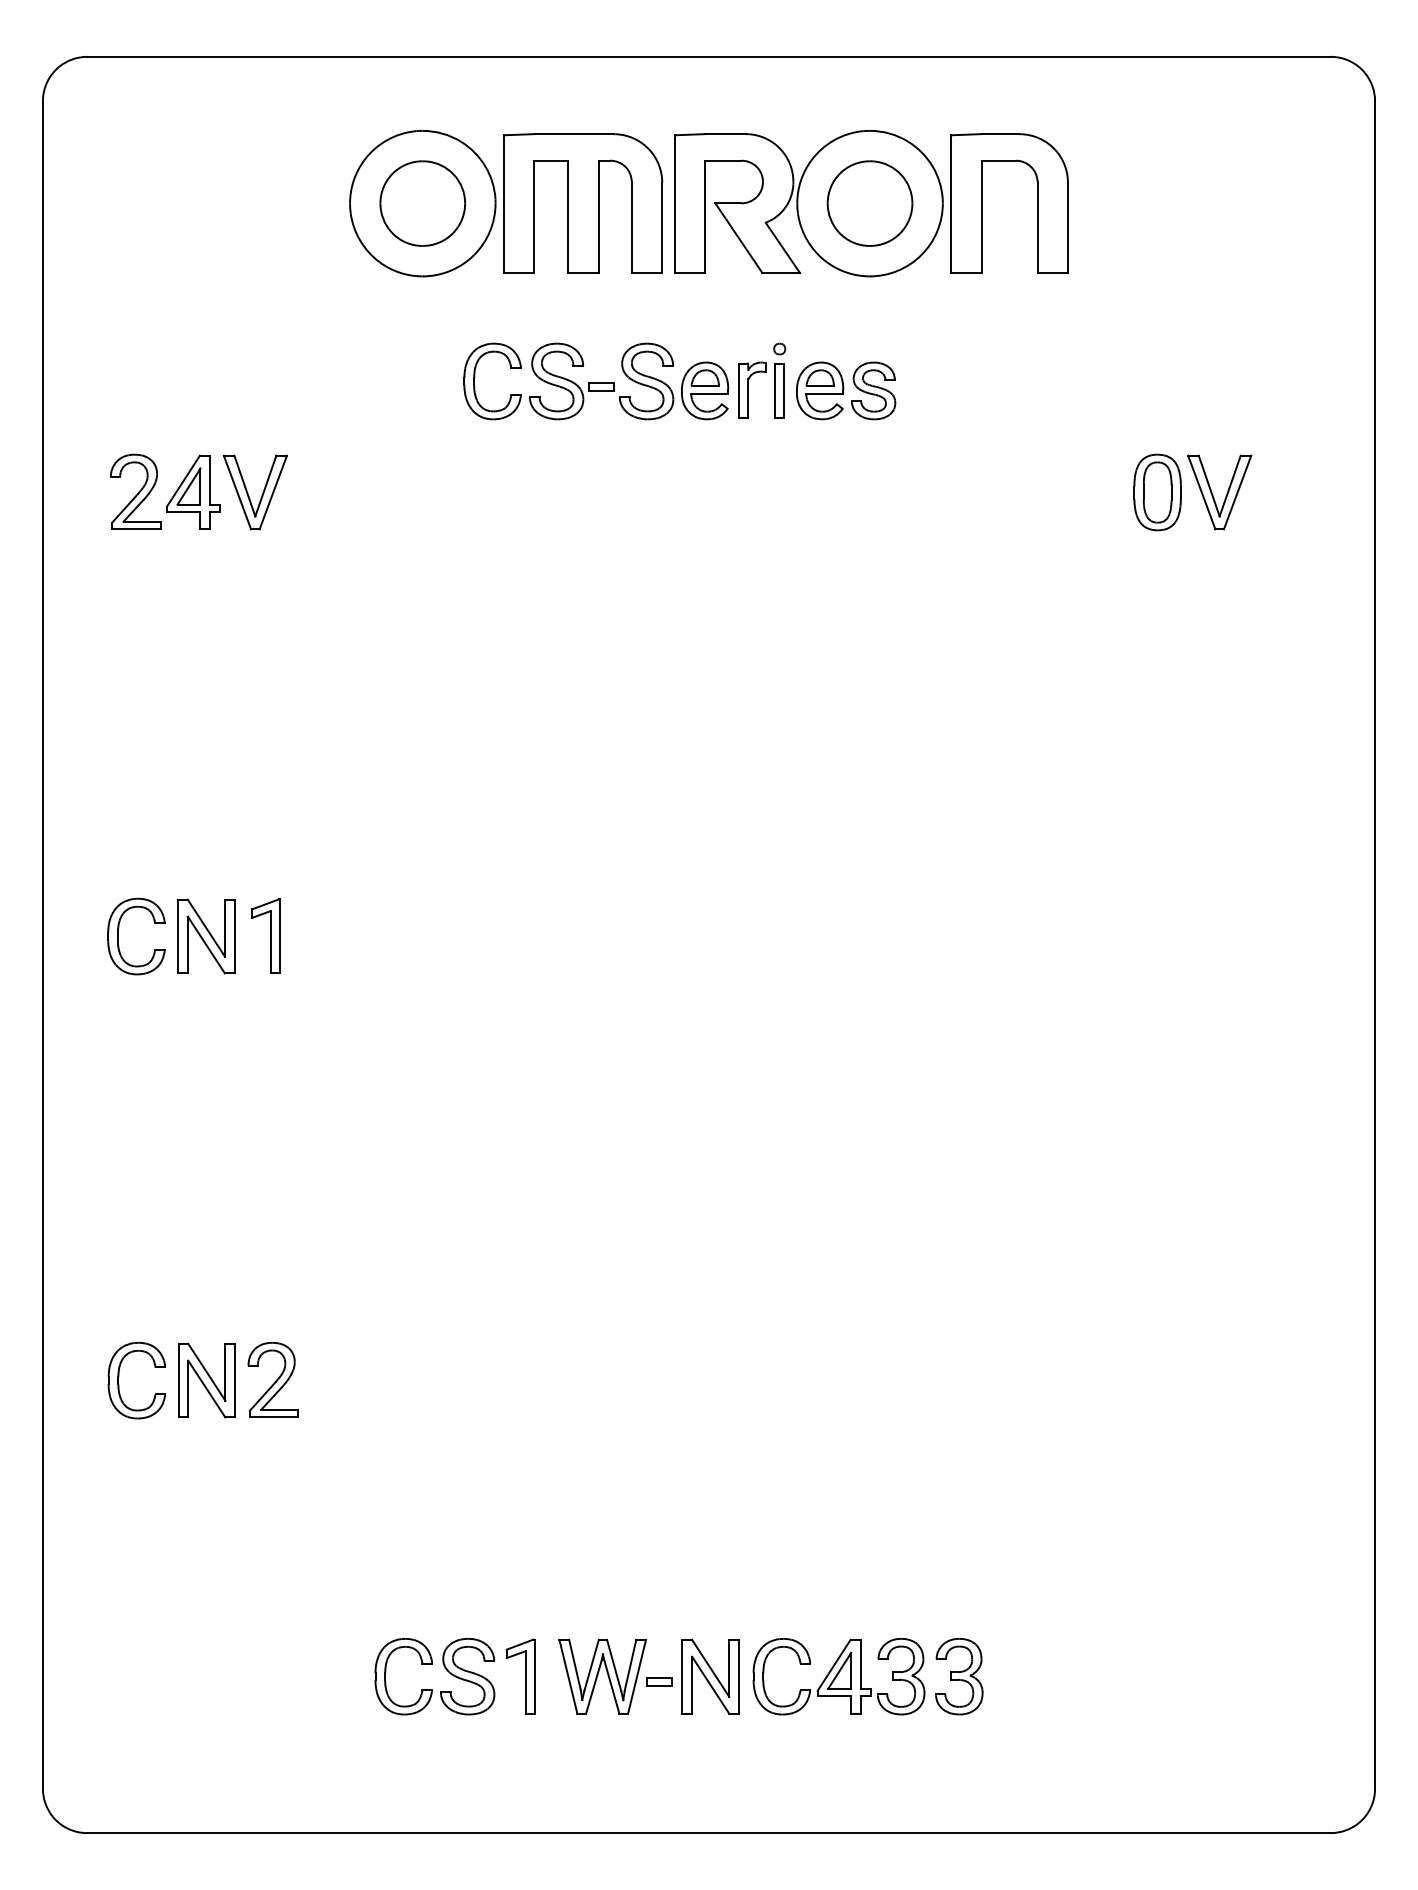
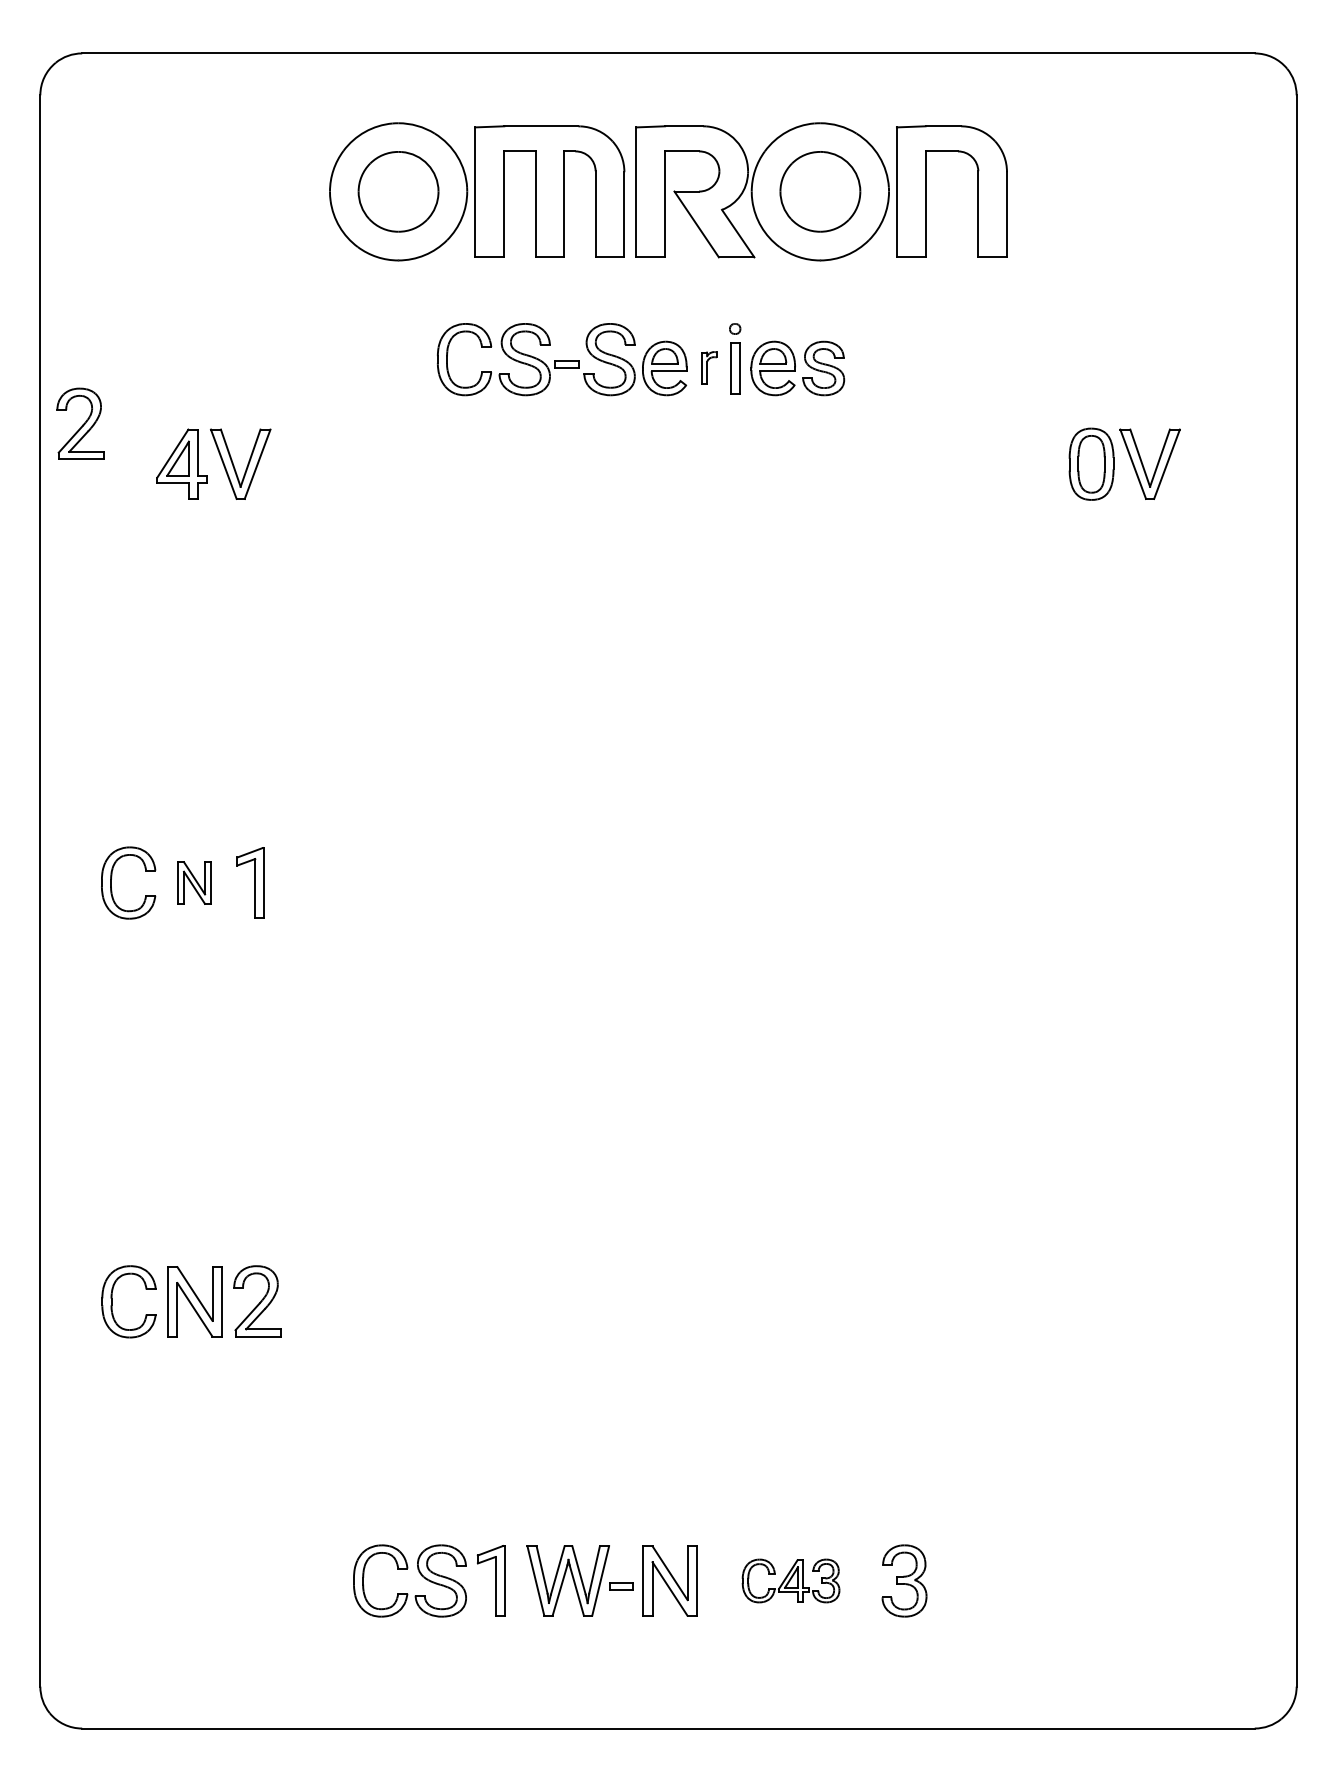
part: (752, 389) -> (709, 367), size x0.6
part: (135, 491) -> (80, 423), moved
part: (206, 935) -> (194, 882), size x0.6
part: (838, 1676) -> (790, 1580), size x0.6

